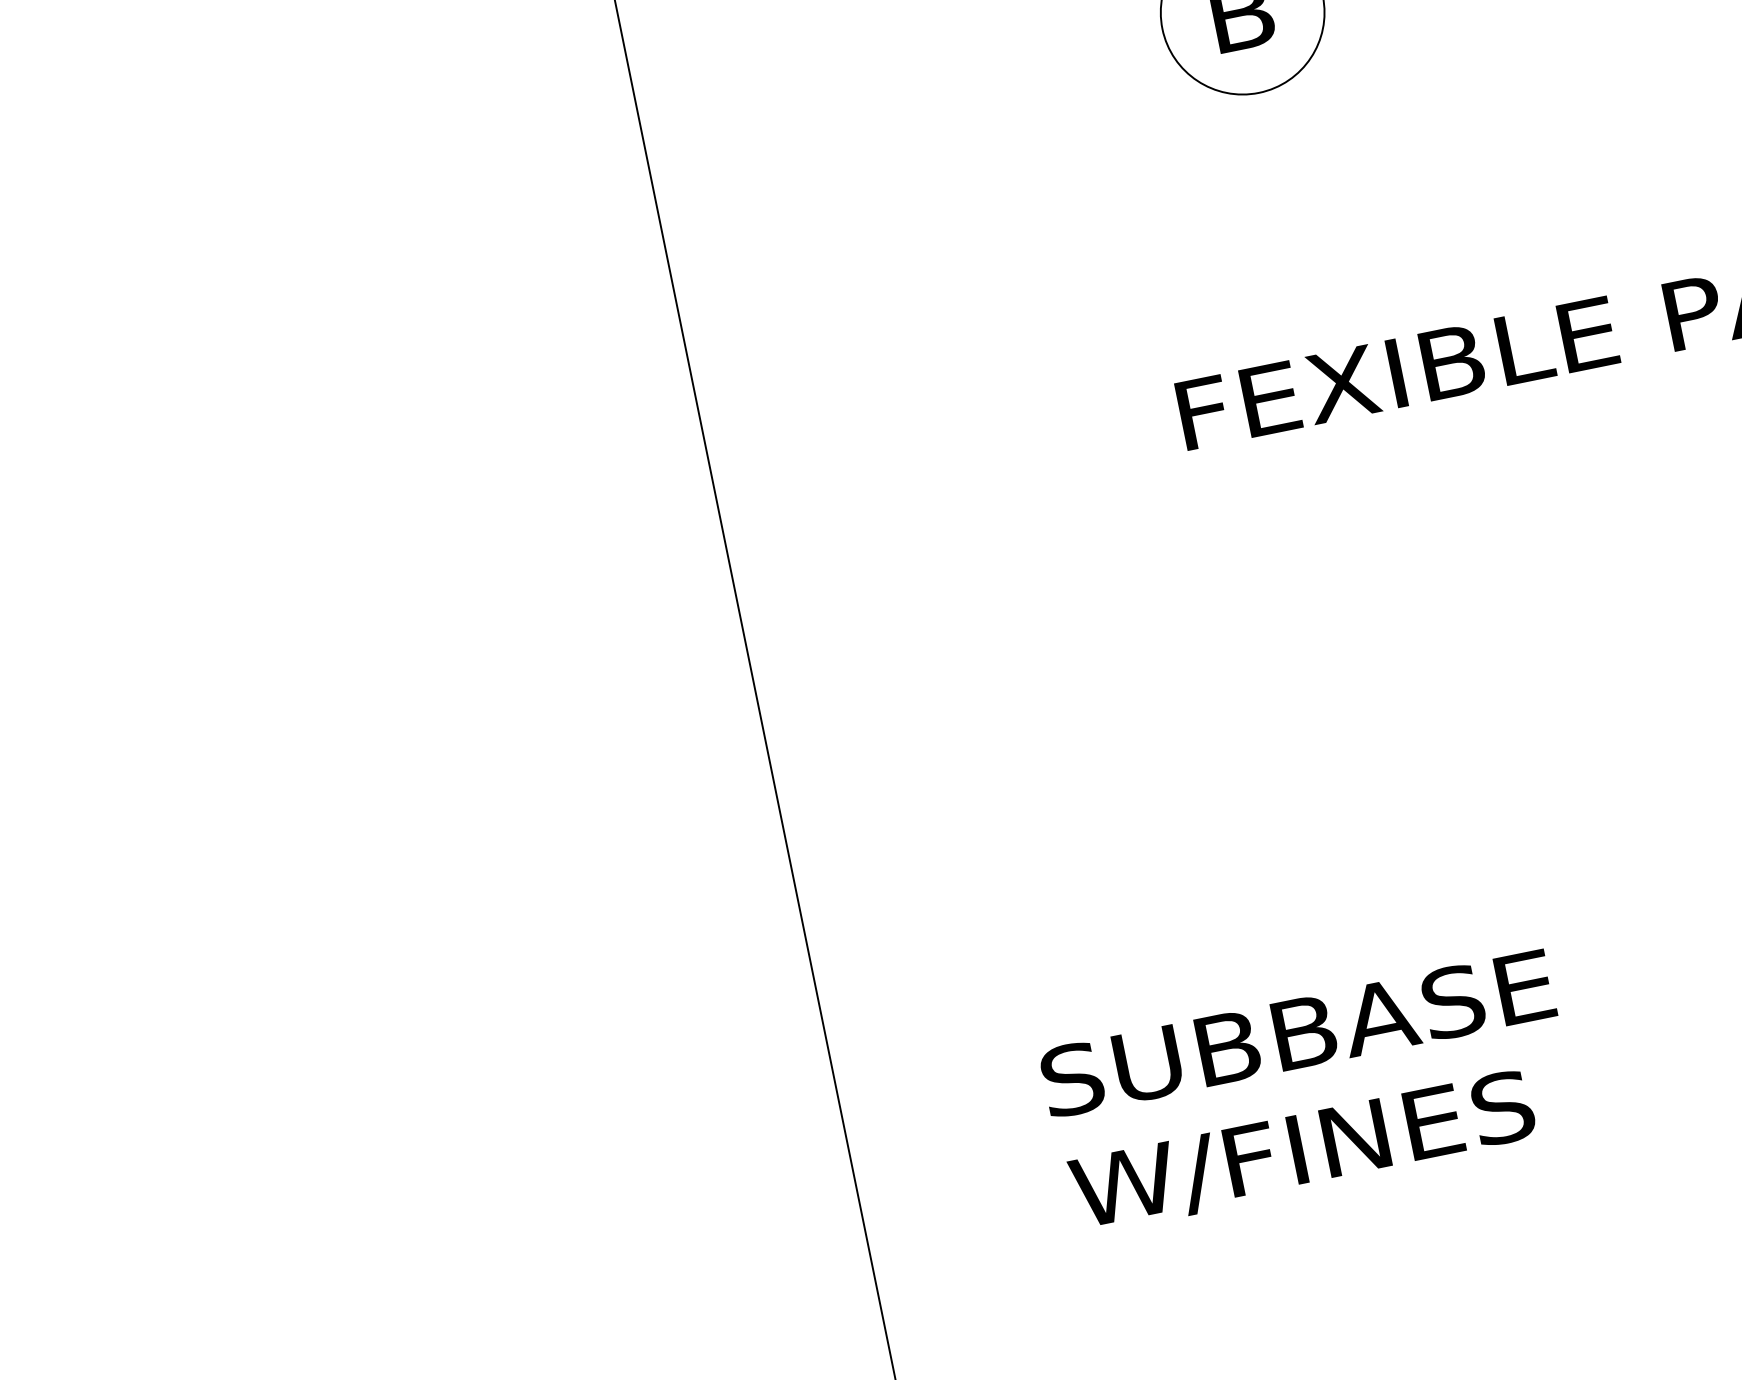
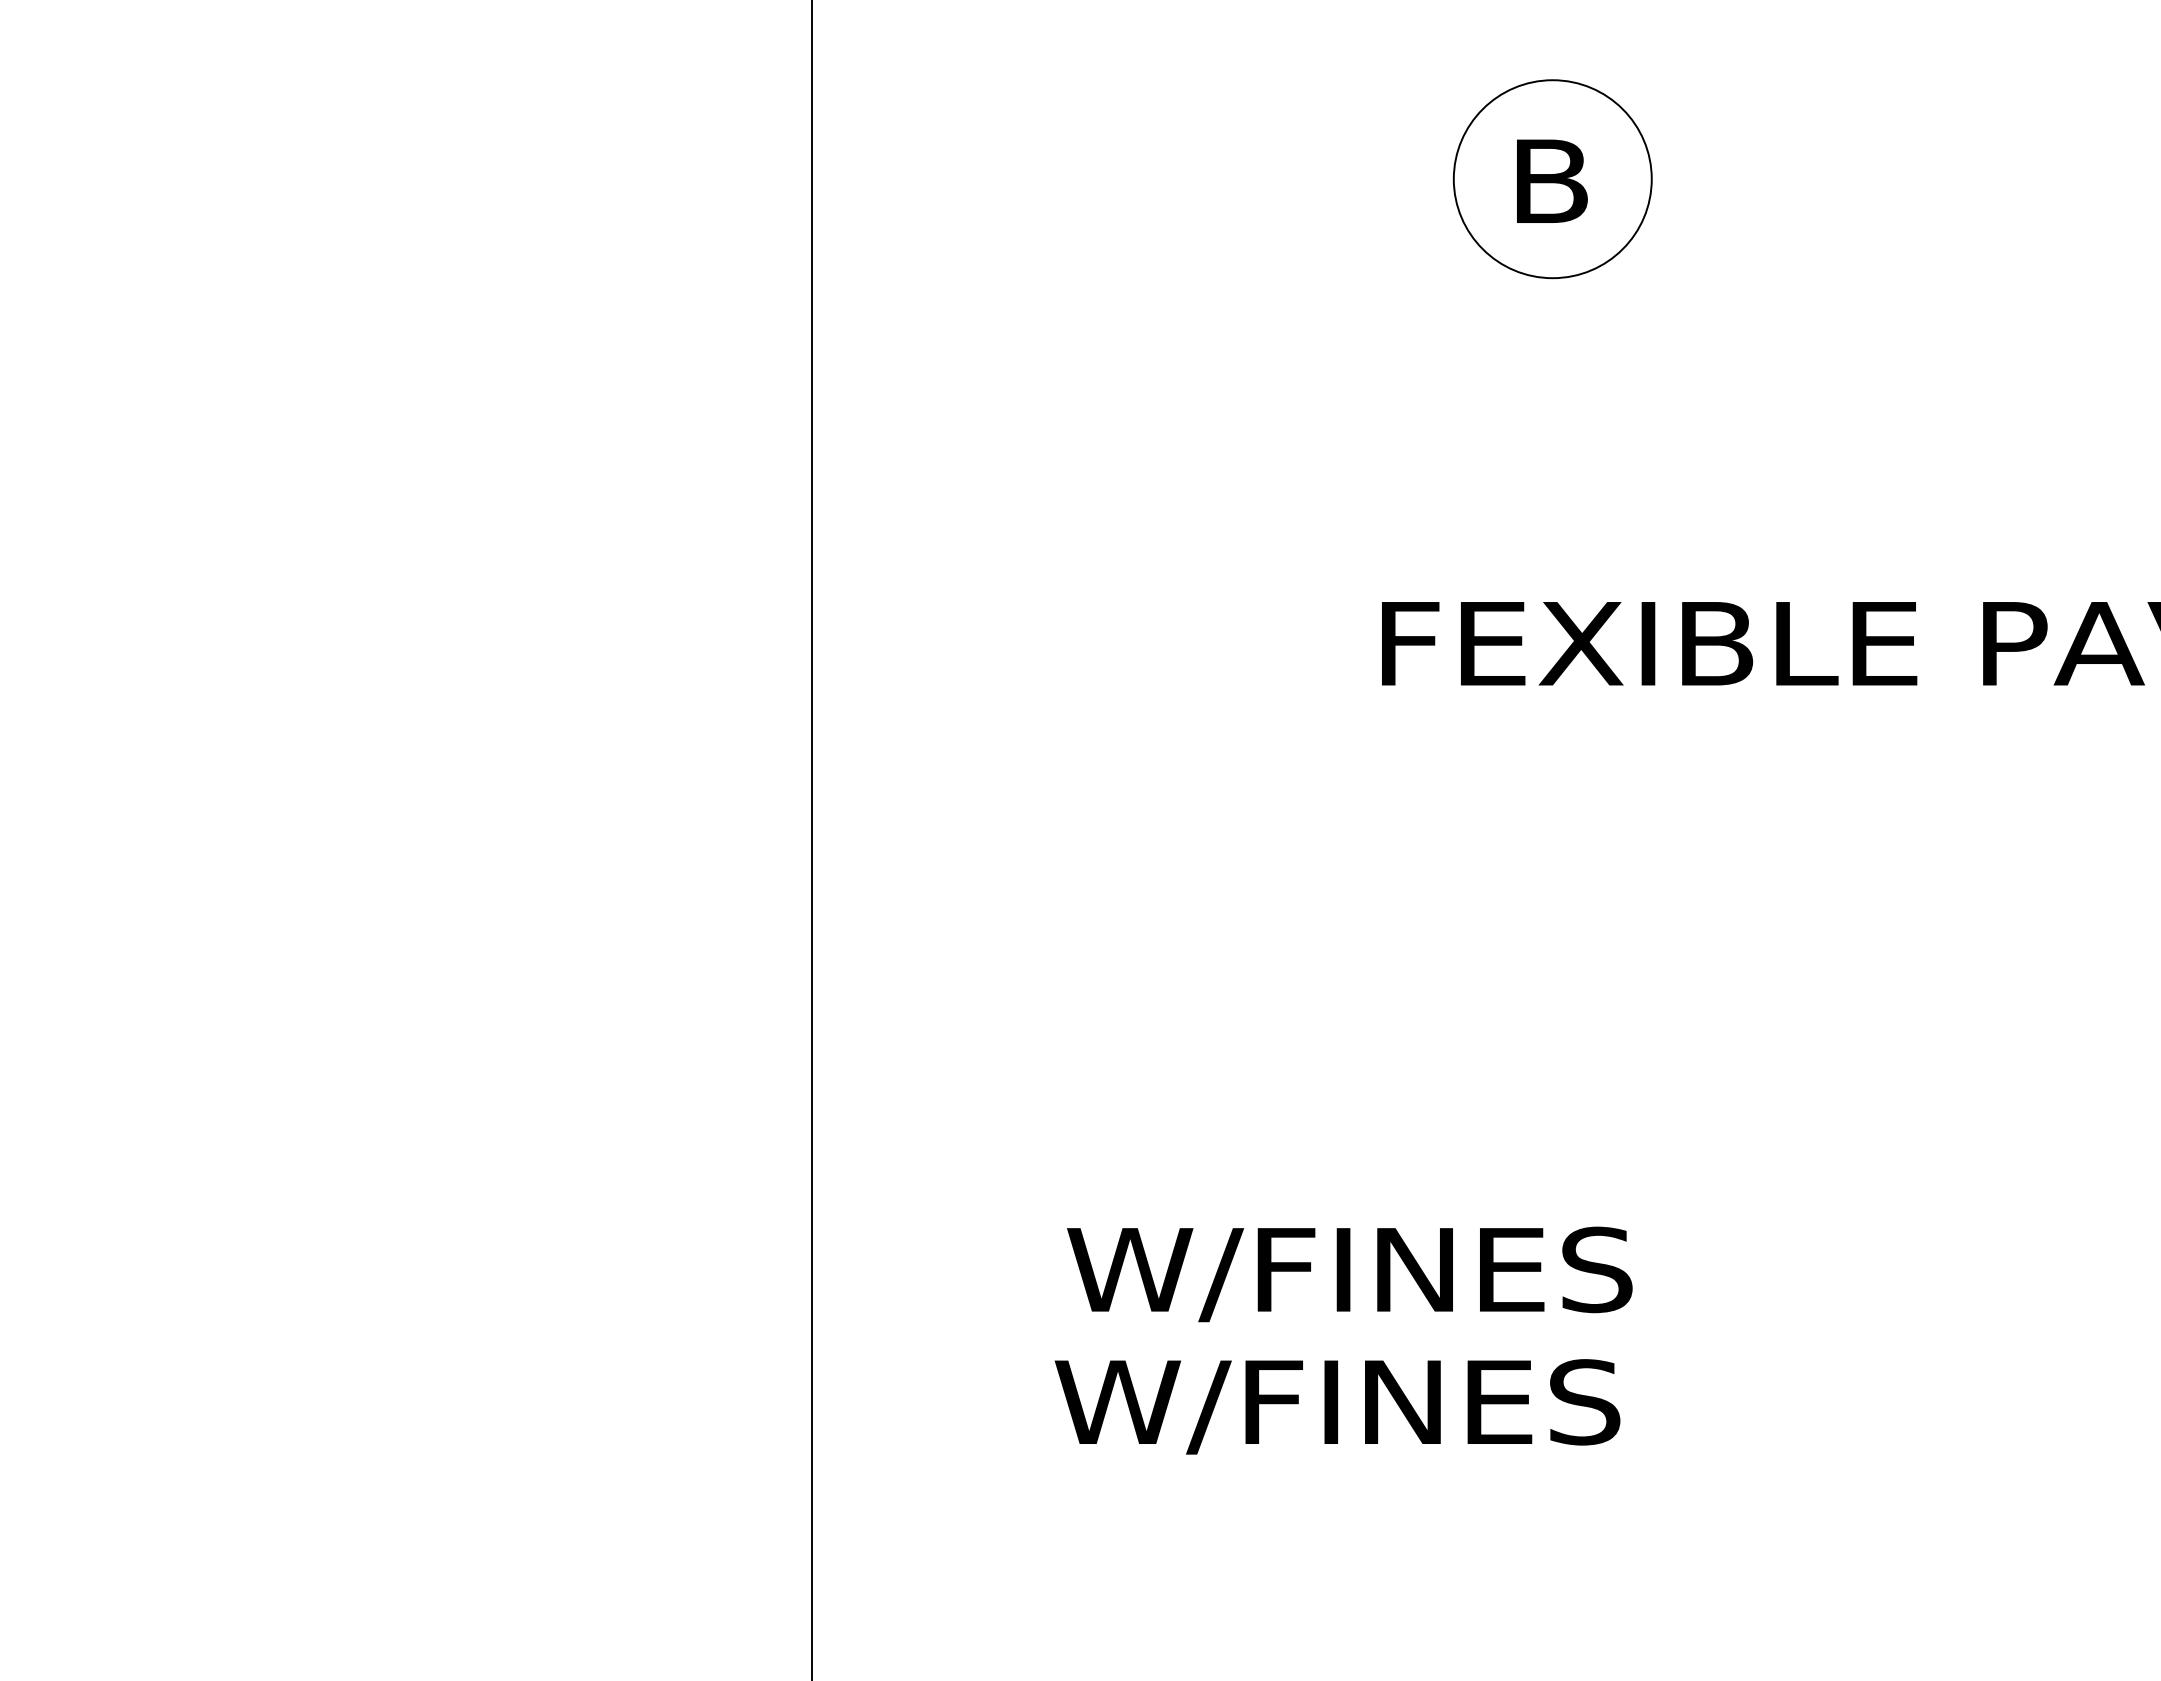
text: (1296, 1037) -> (1369, 1406), SUBBASE -> W/FINES
text: (1303, 1152) -> (1349, 1274), moved

